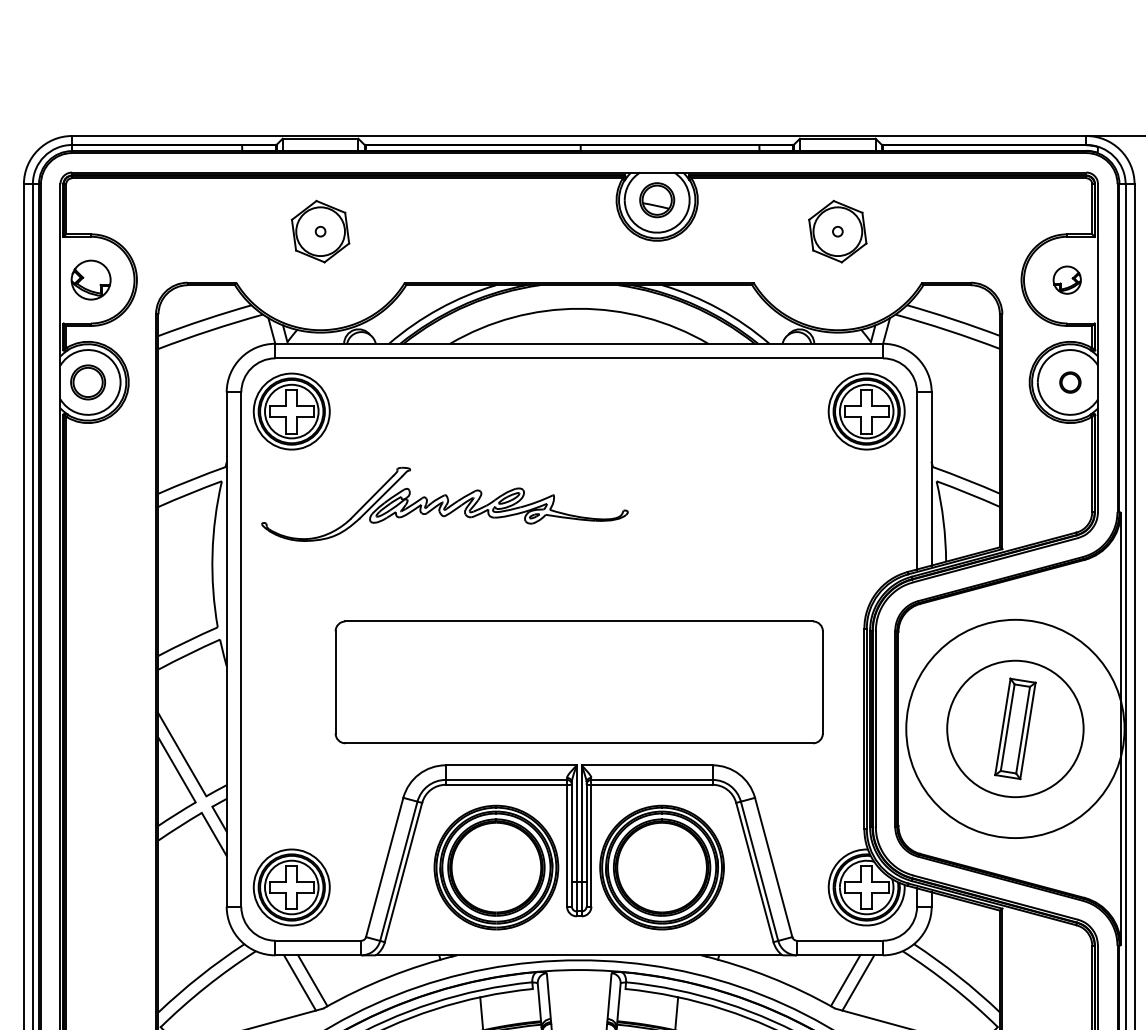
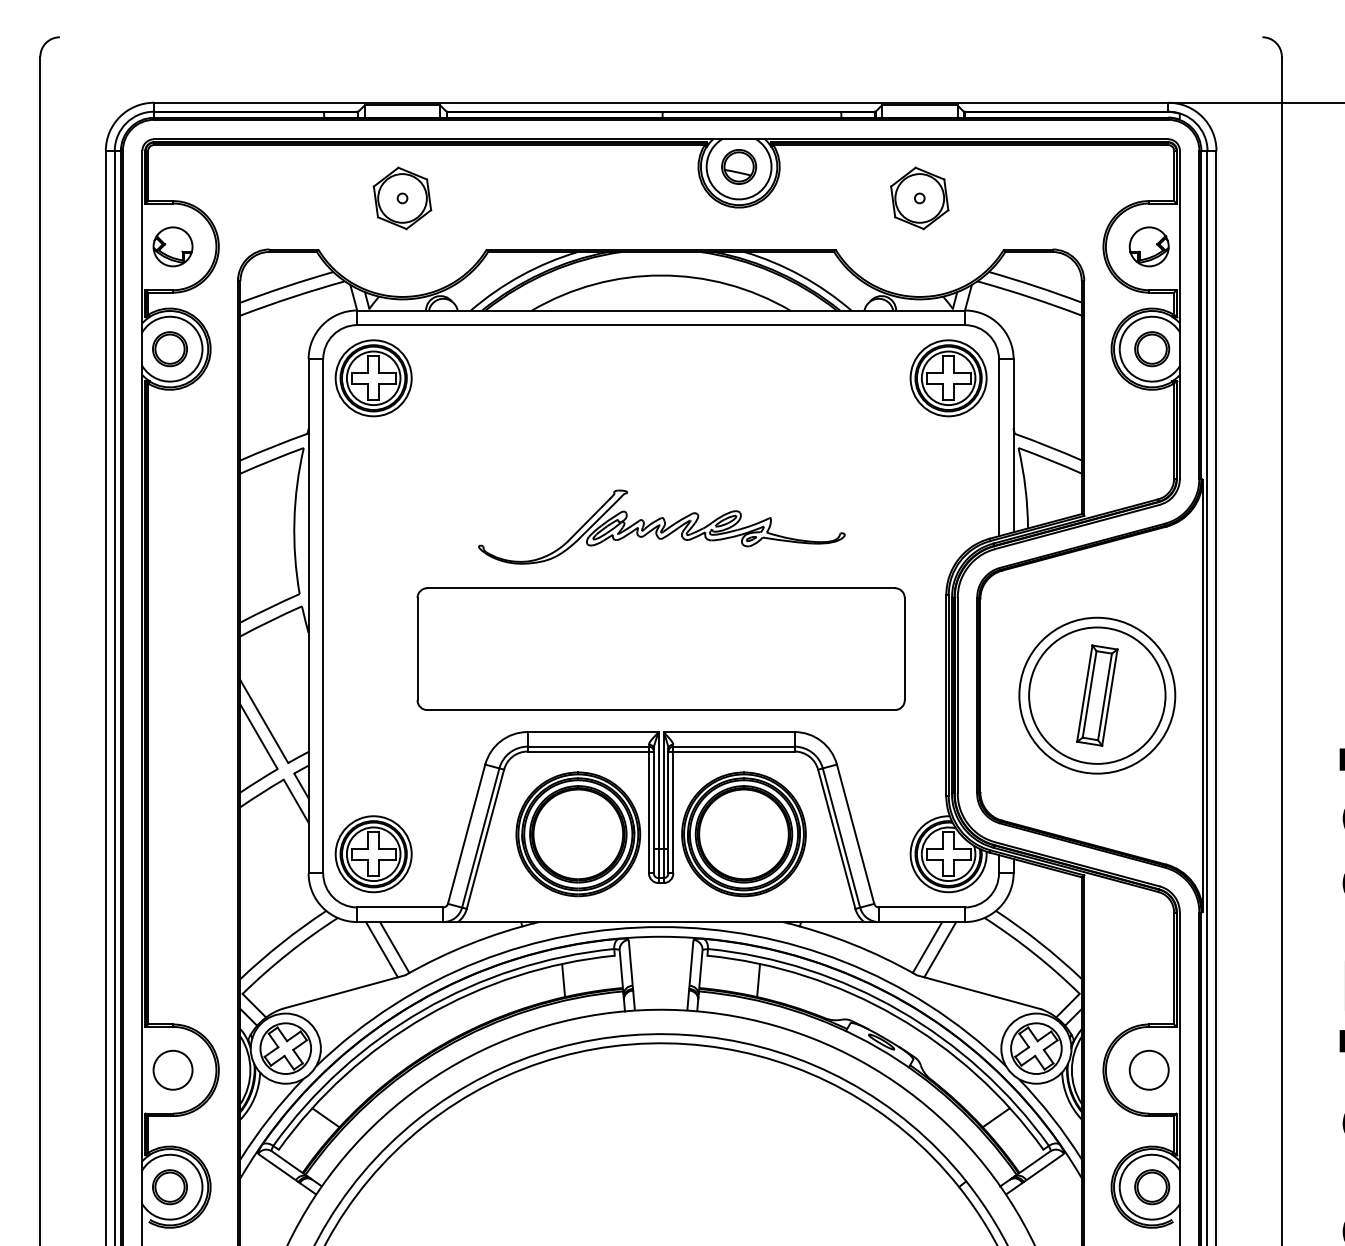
part: (1066, 279) -> (1148, 246), size x1.43
part: (1070, 382) -> (1152, 349), size x1.67
part: (444, 503) -> (661, 526), moved
circle: (1015, 728) -> (1097, 695), size x0.71

